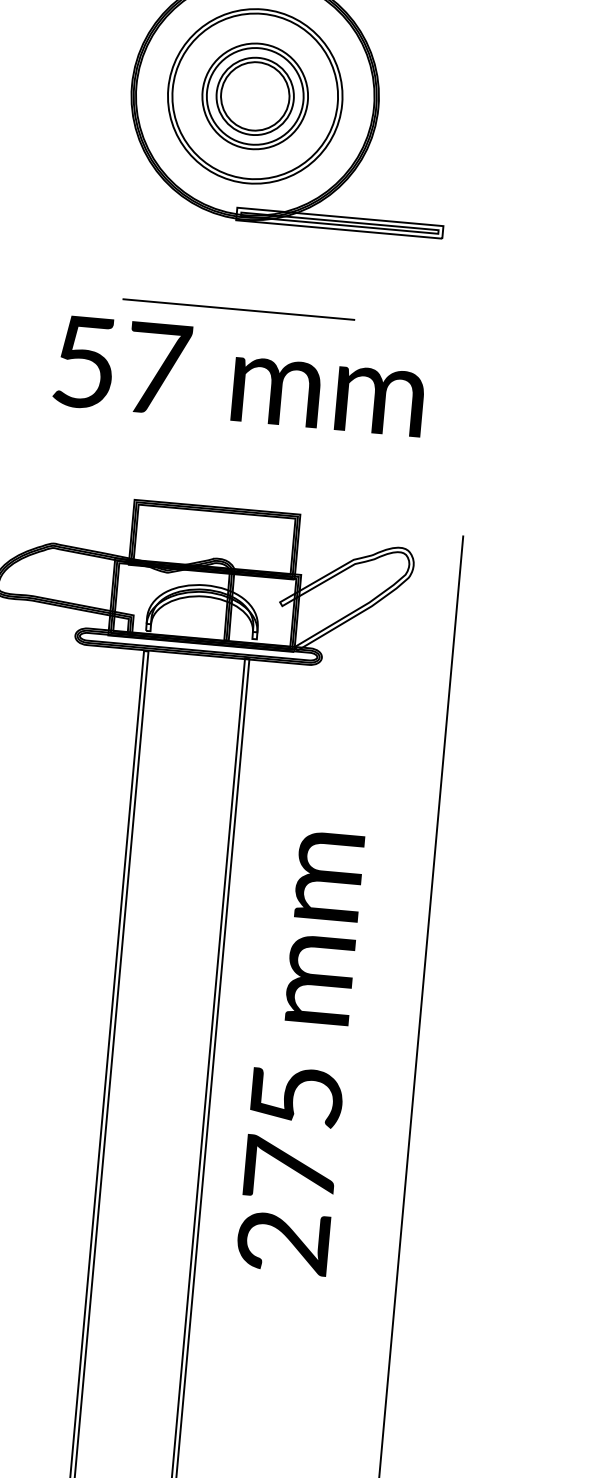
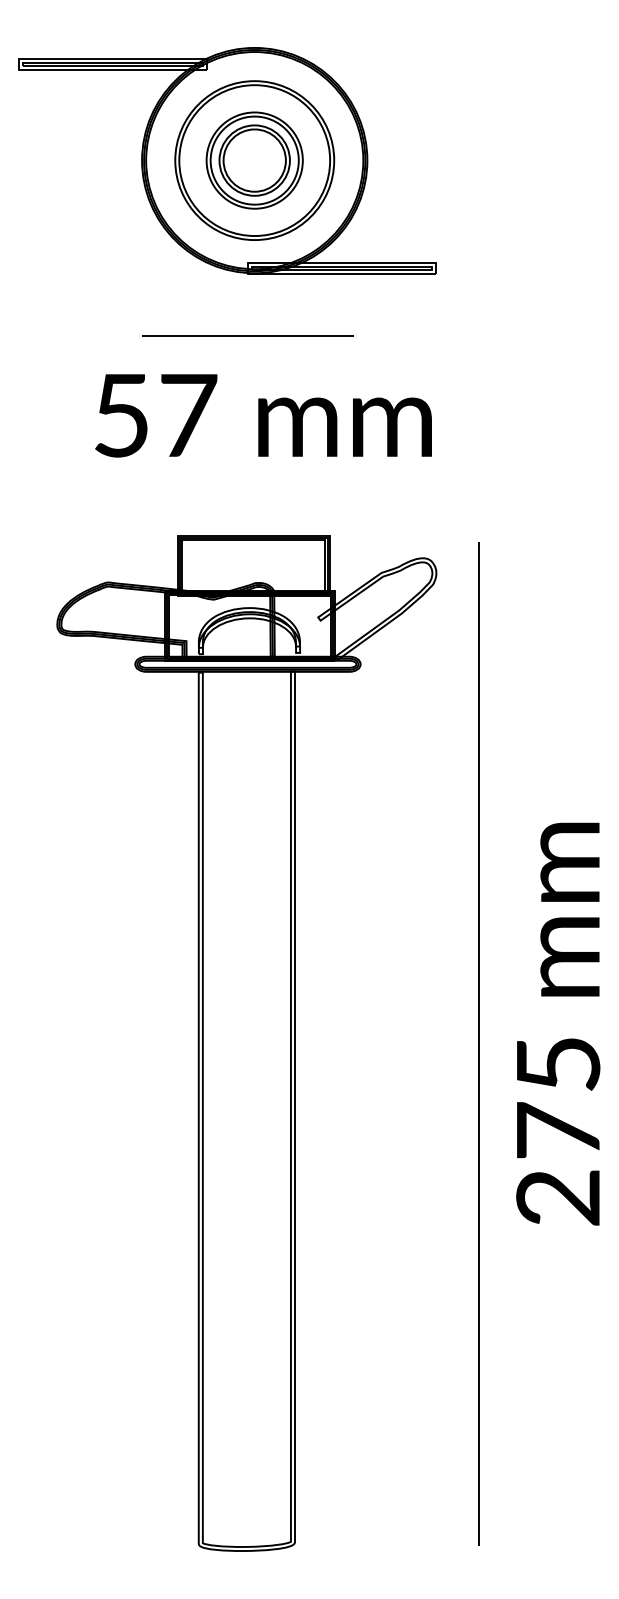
line: (238, 308) -> (247, 335), moved
text: (300, 1051) -> (558, 1023), moved

